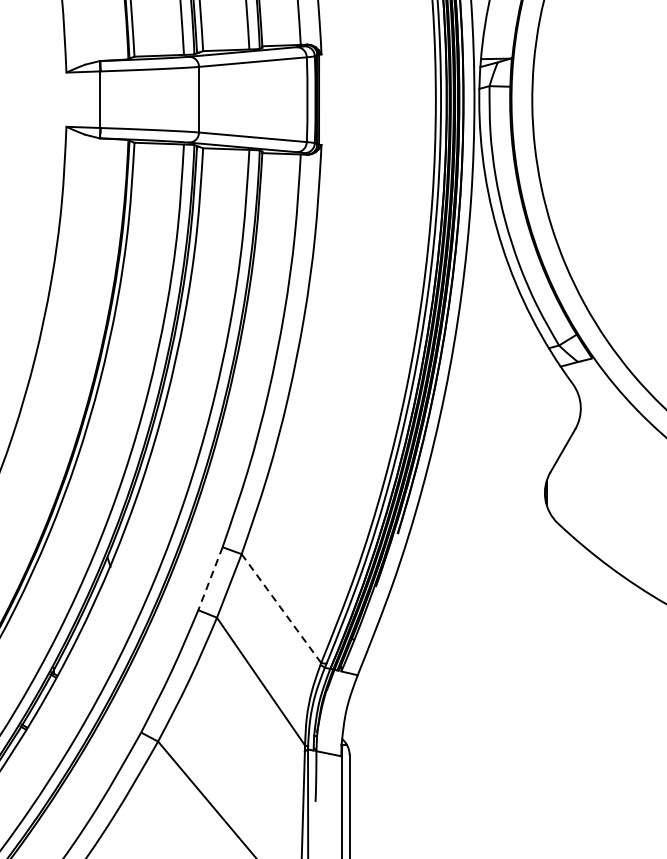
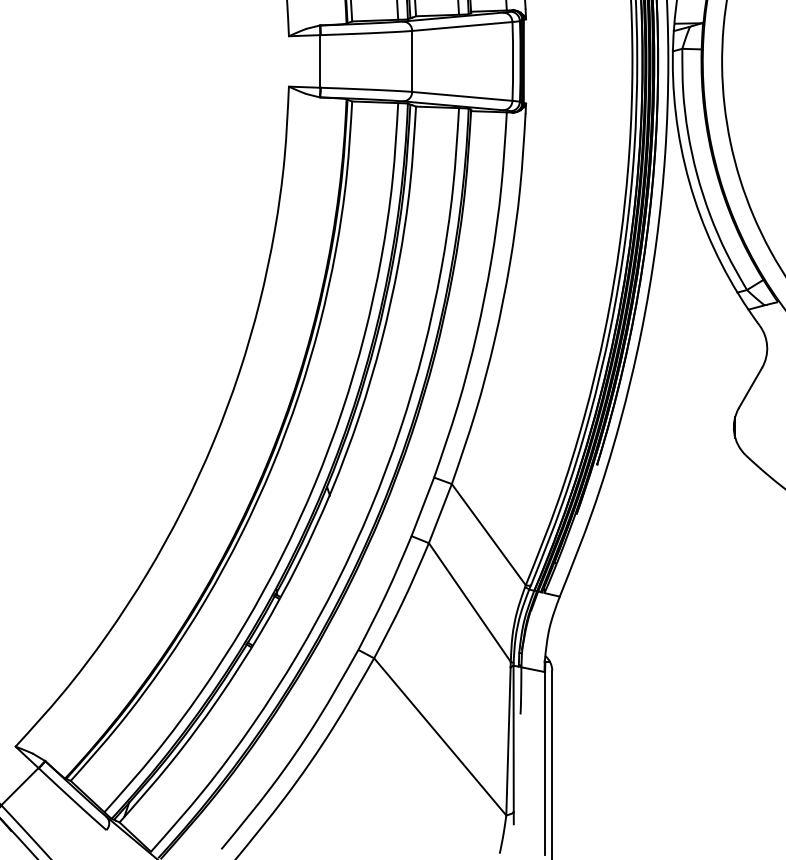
line: (210, 579) -> (422, 507), dashed -> solid
line: (281, 608) -> (488, 534), dashed -> solid

